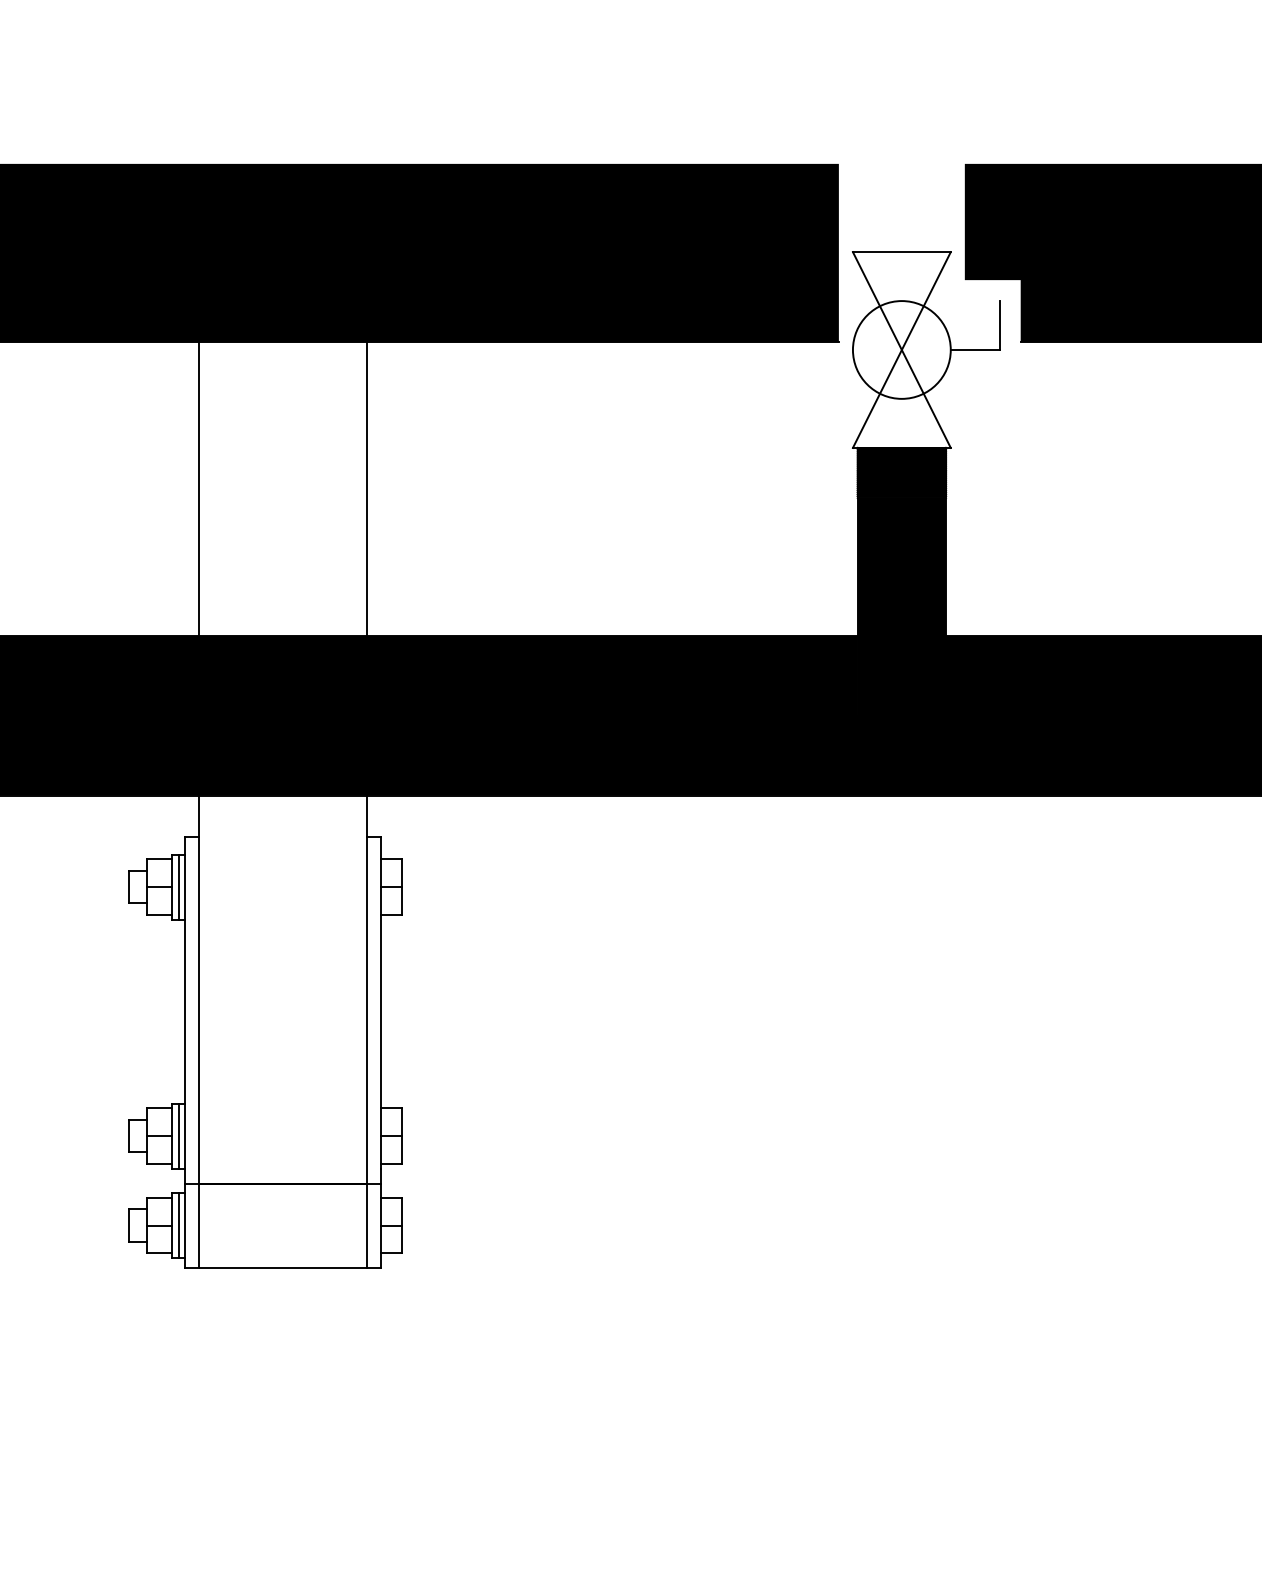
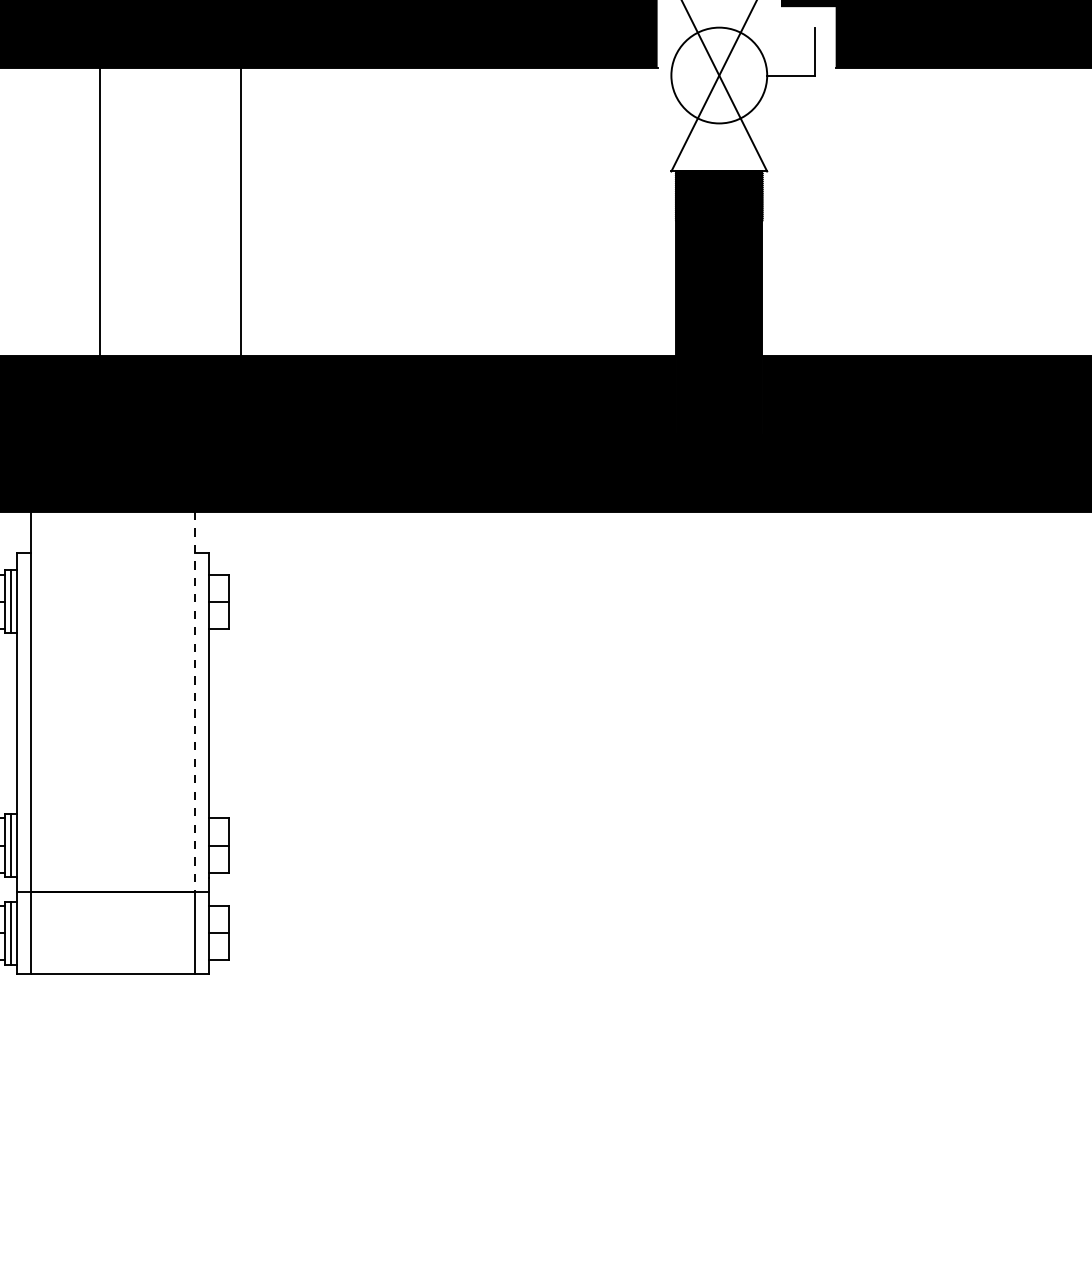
line: (198, 489) -> (99, 212), moved
line: (366, 489) -> (240, 212), moved
line: (366, 990) -> (194, 702), solid -> dashed

